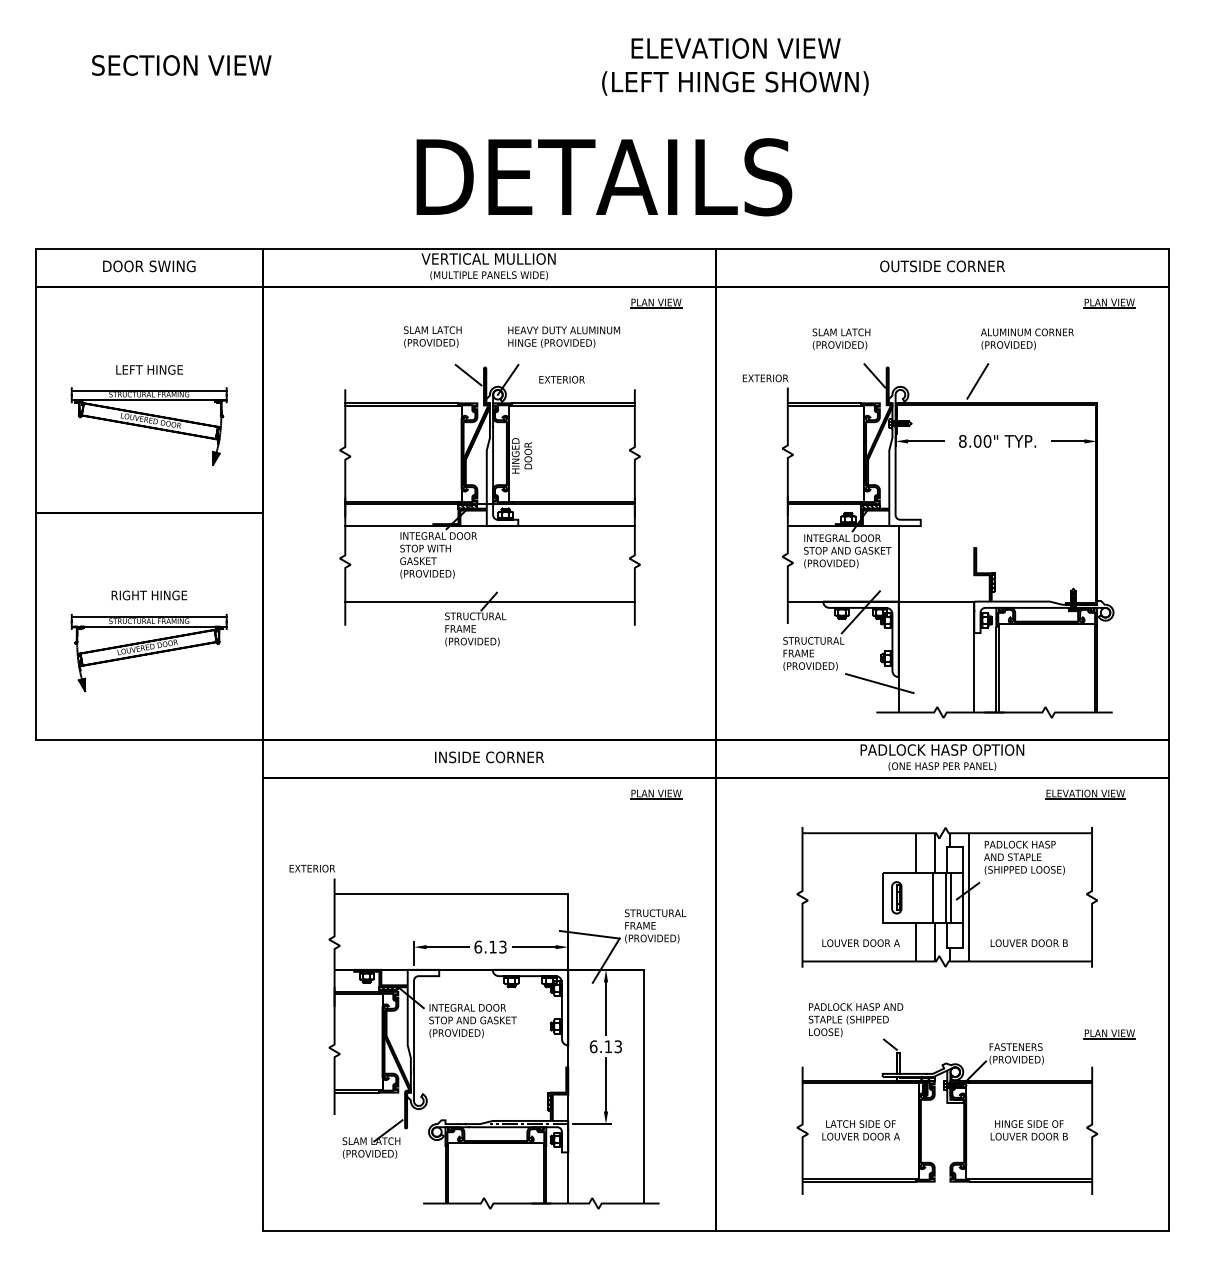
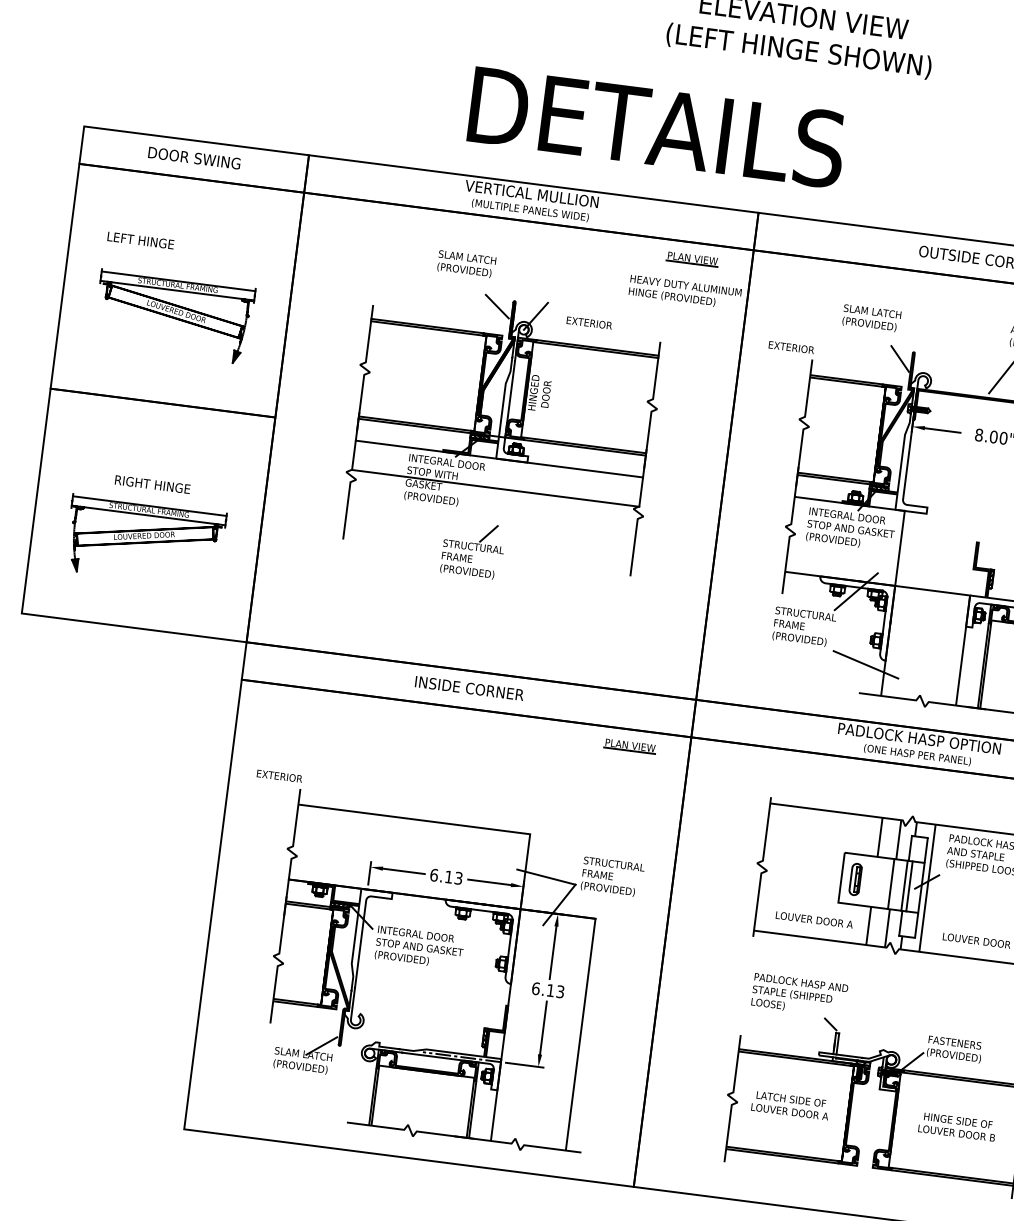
text: (563, 336) -> (684, 291), moved
text: (149, 369) -> (140, 240), moved
line: (489, 601) -> (495, 488), moved

